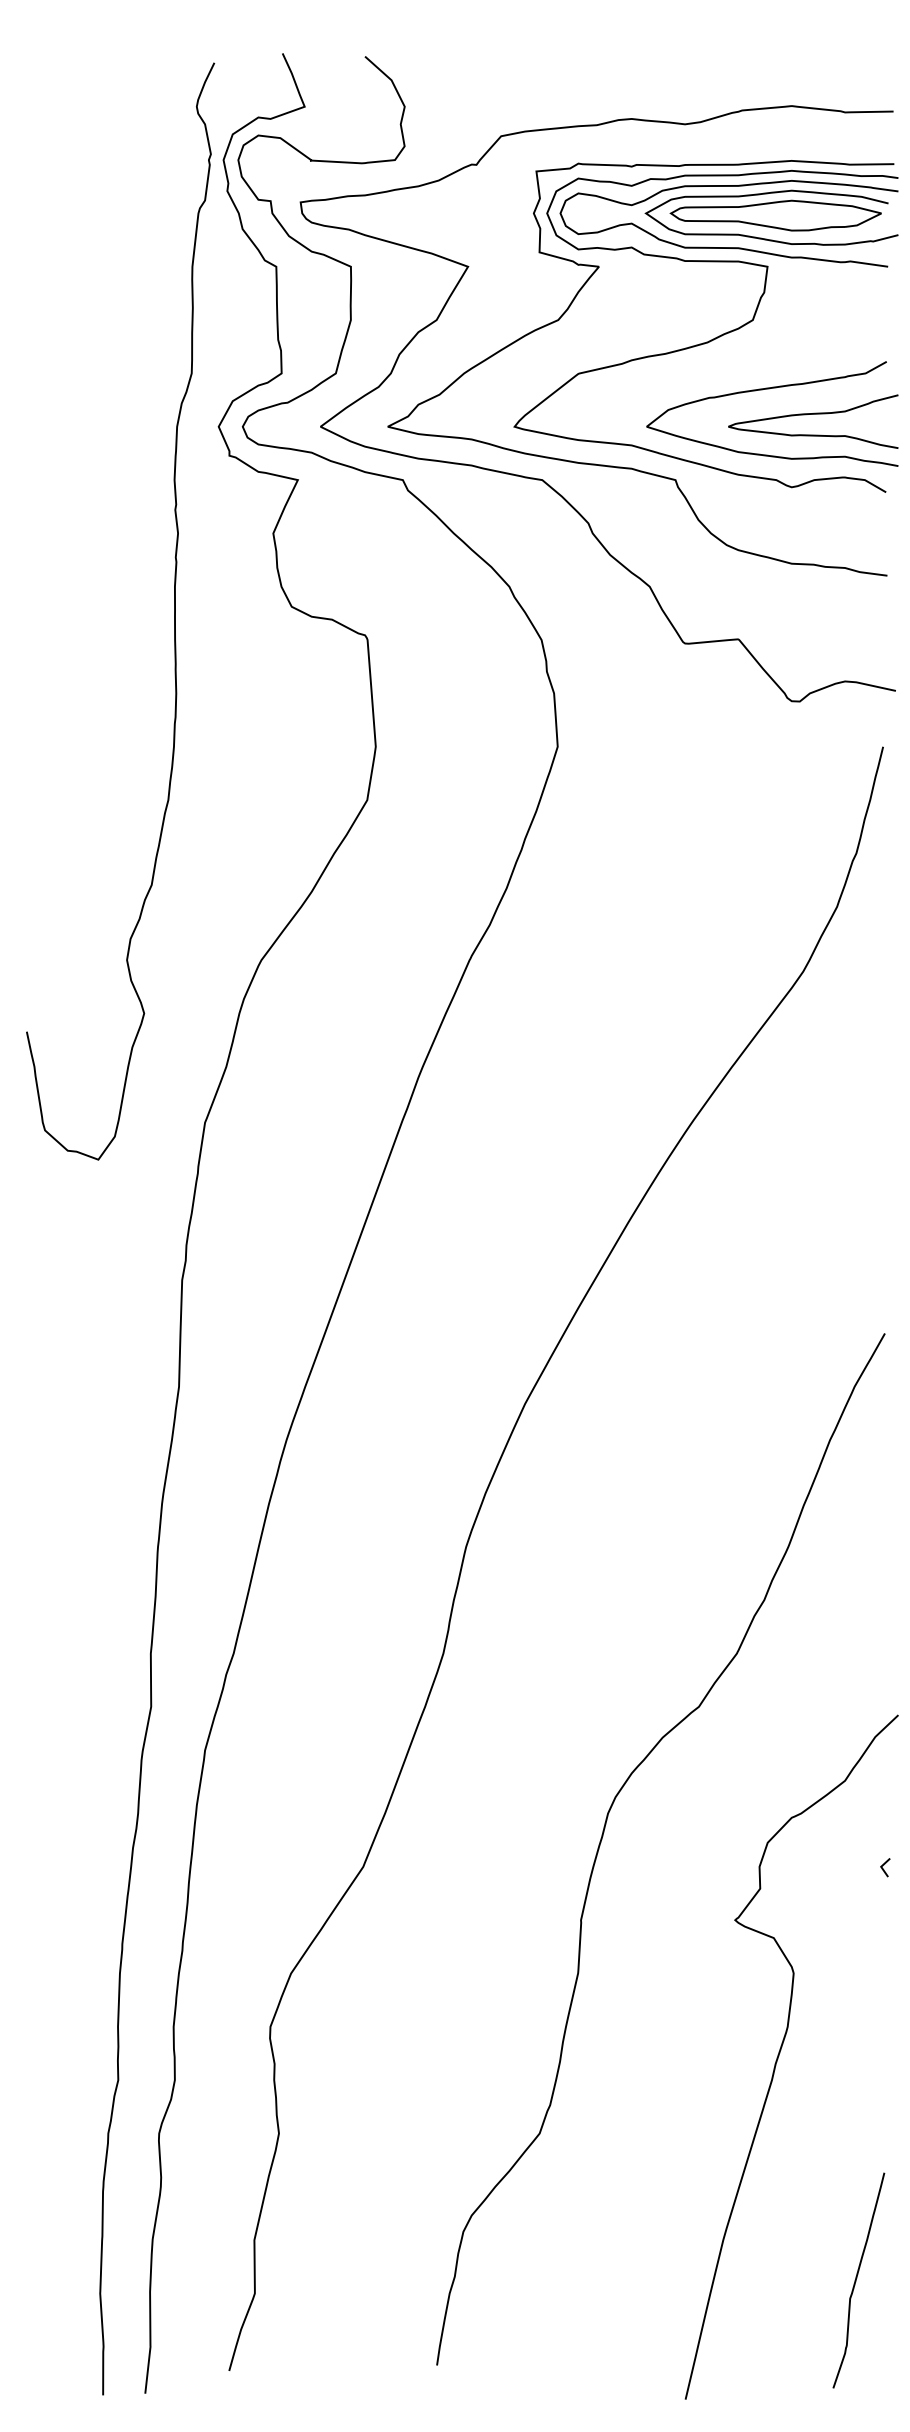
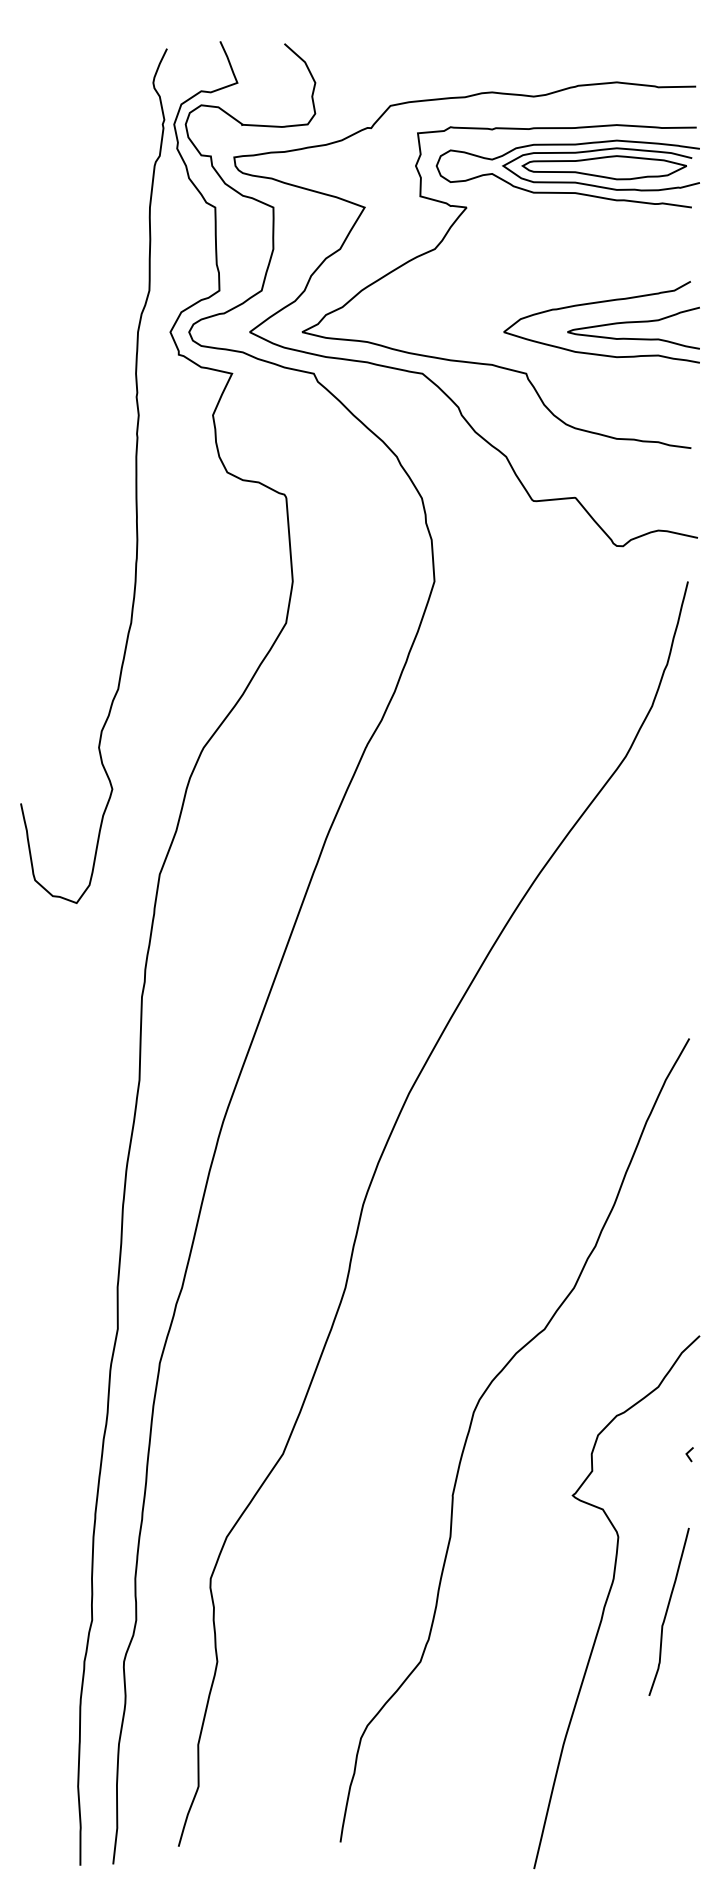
curve: (709, 340) -> (552, 264), removed
curve: (856, 2280) -> (667, 1611), moved

